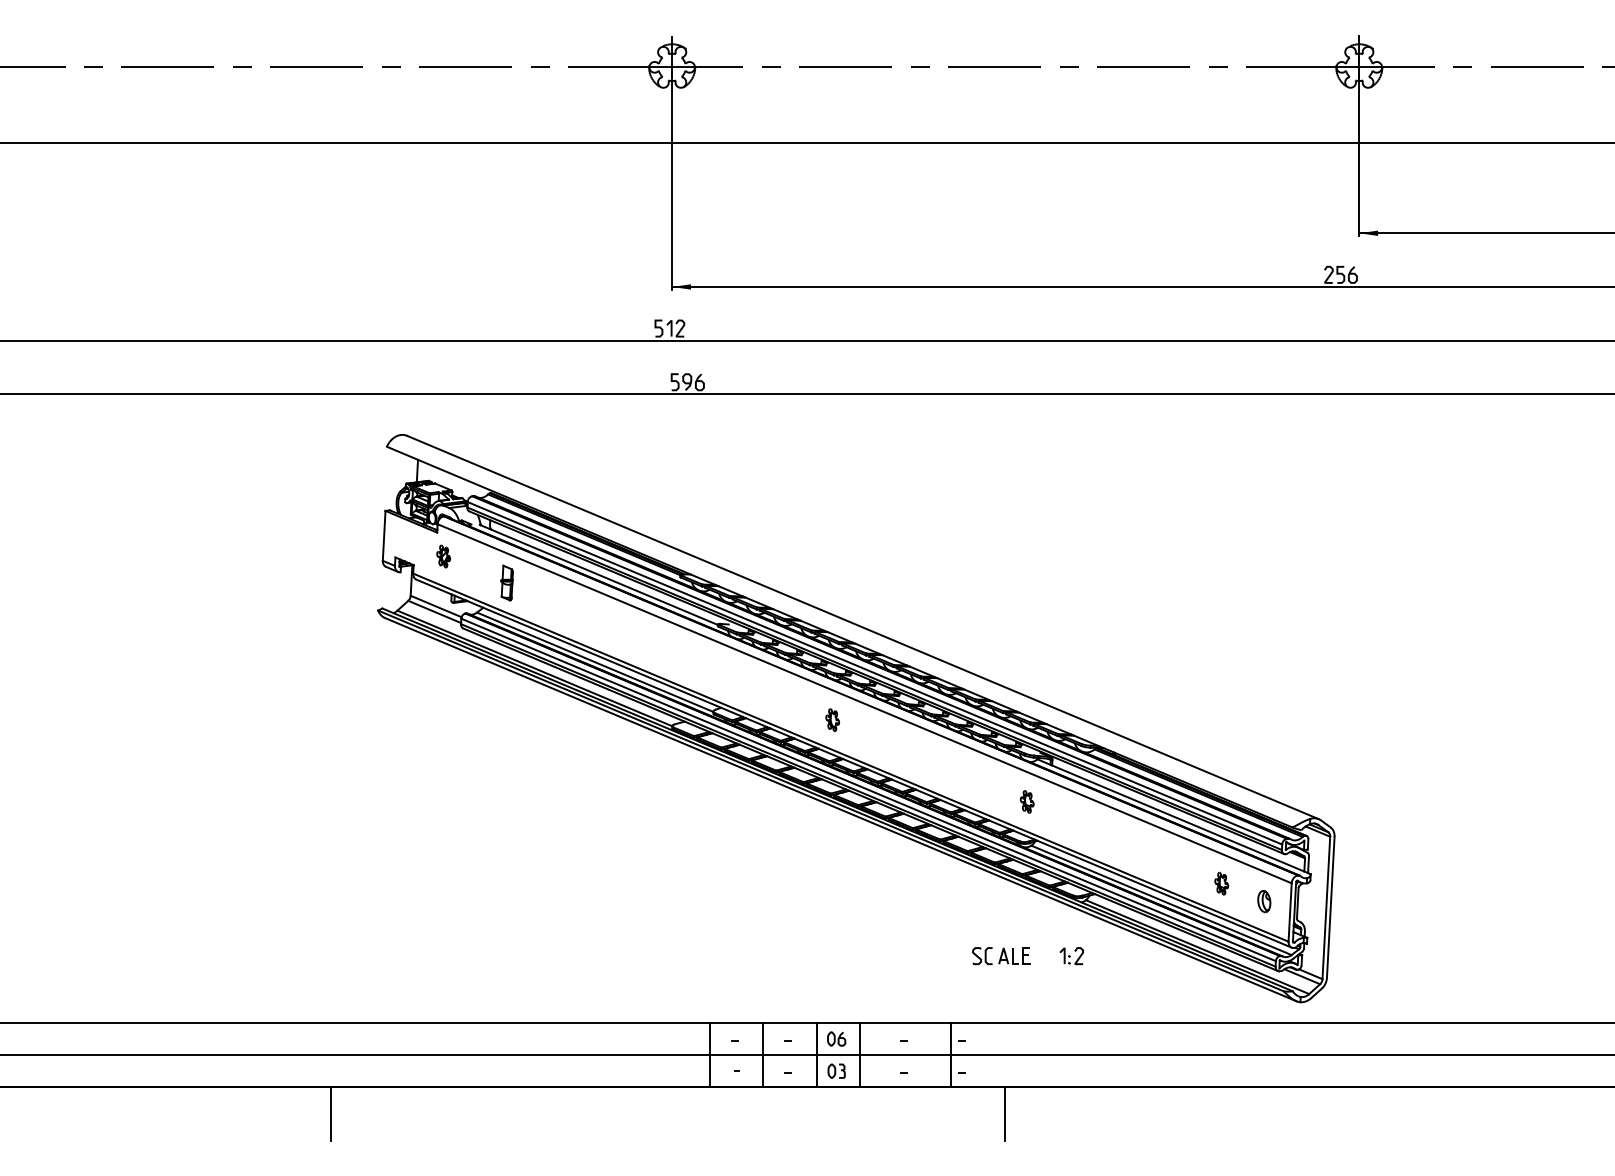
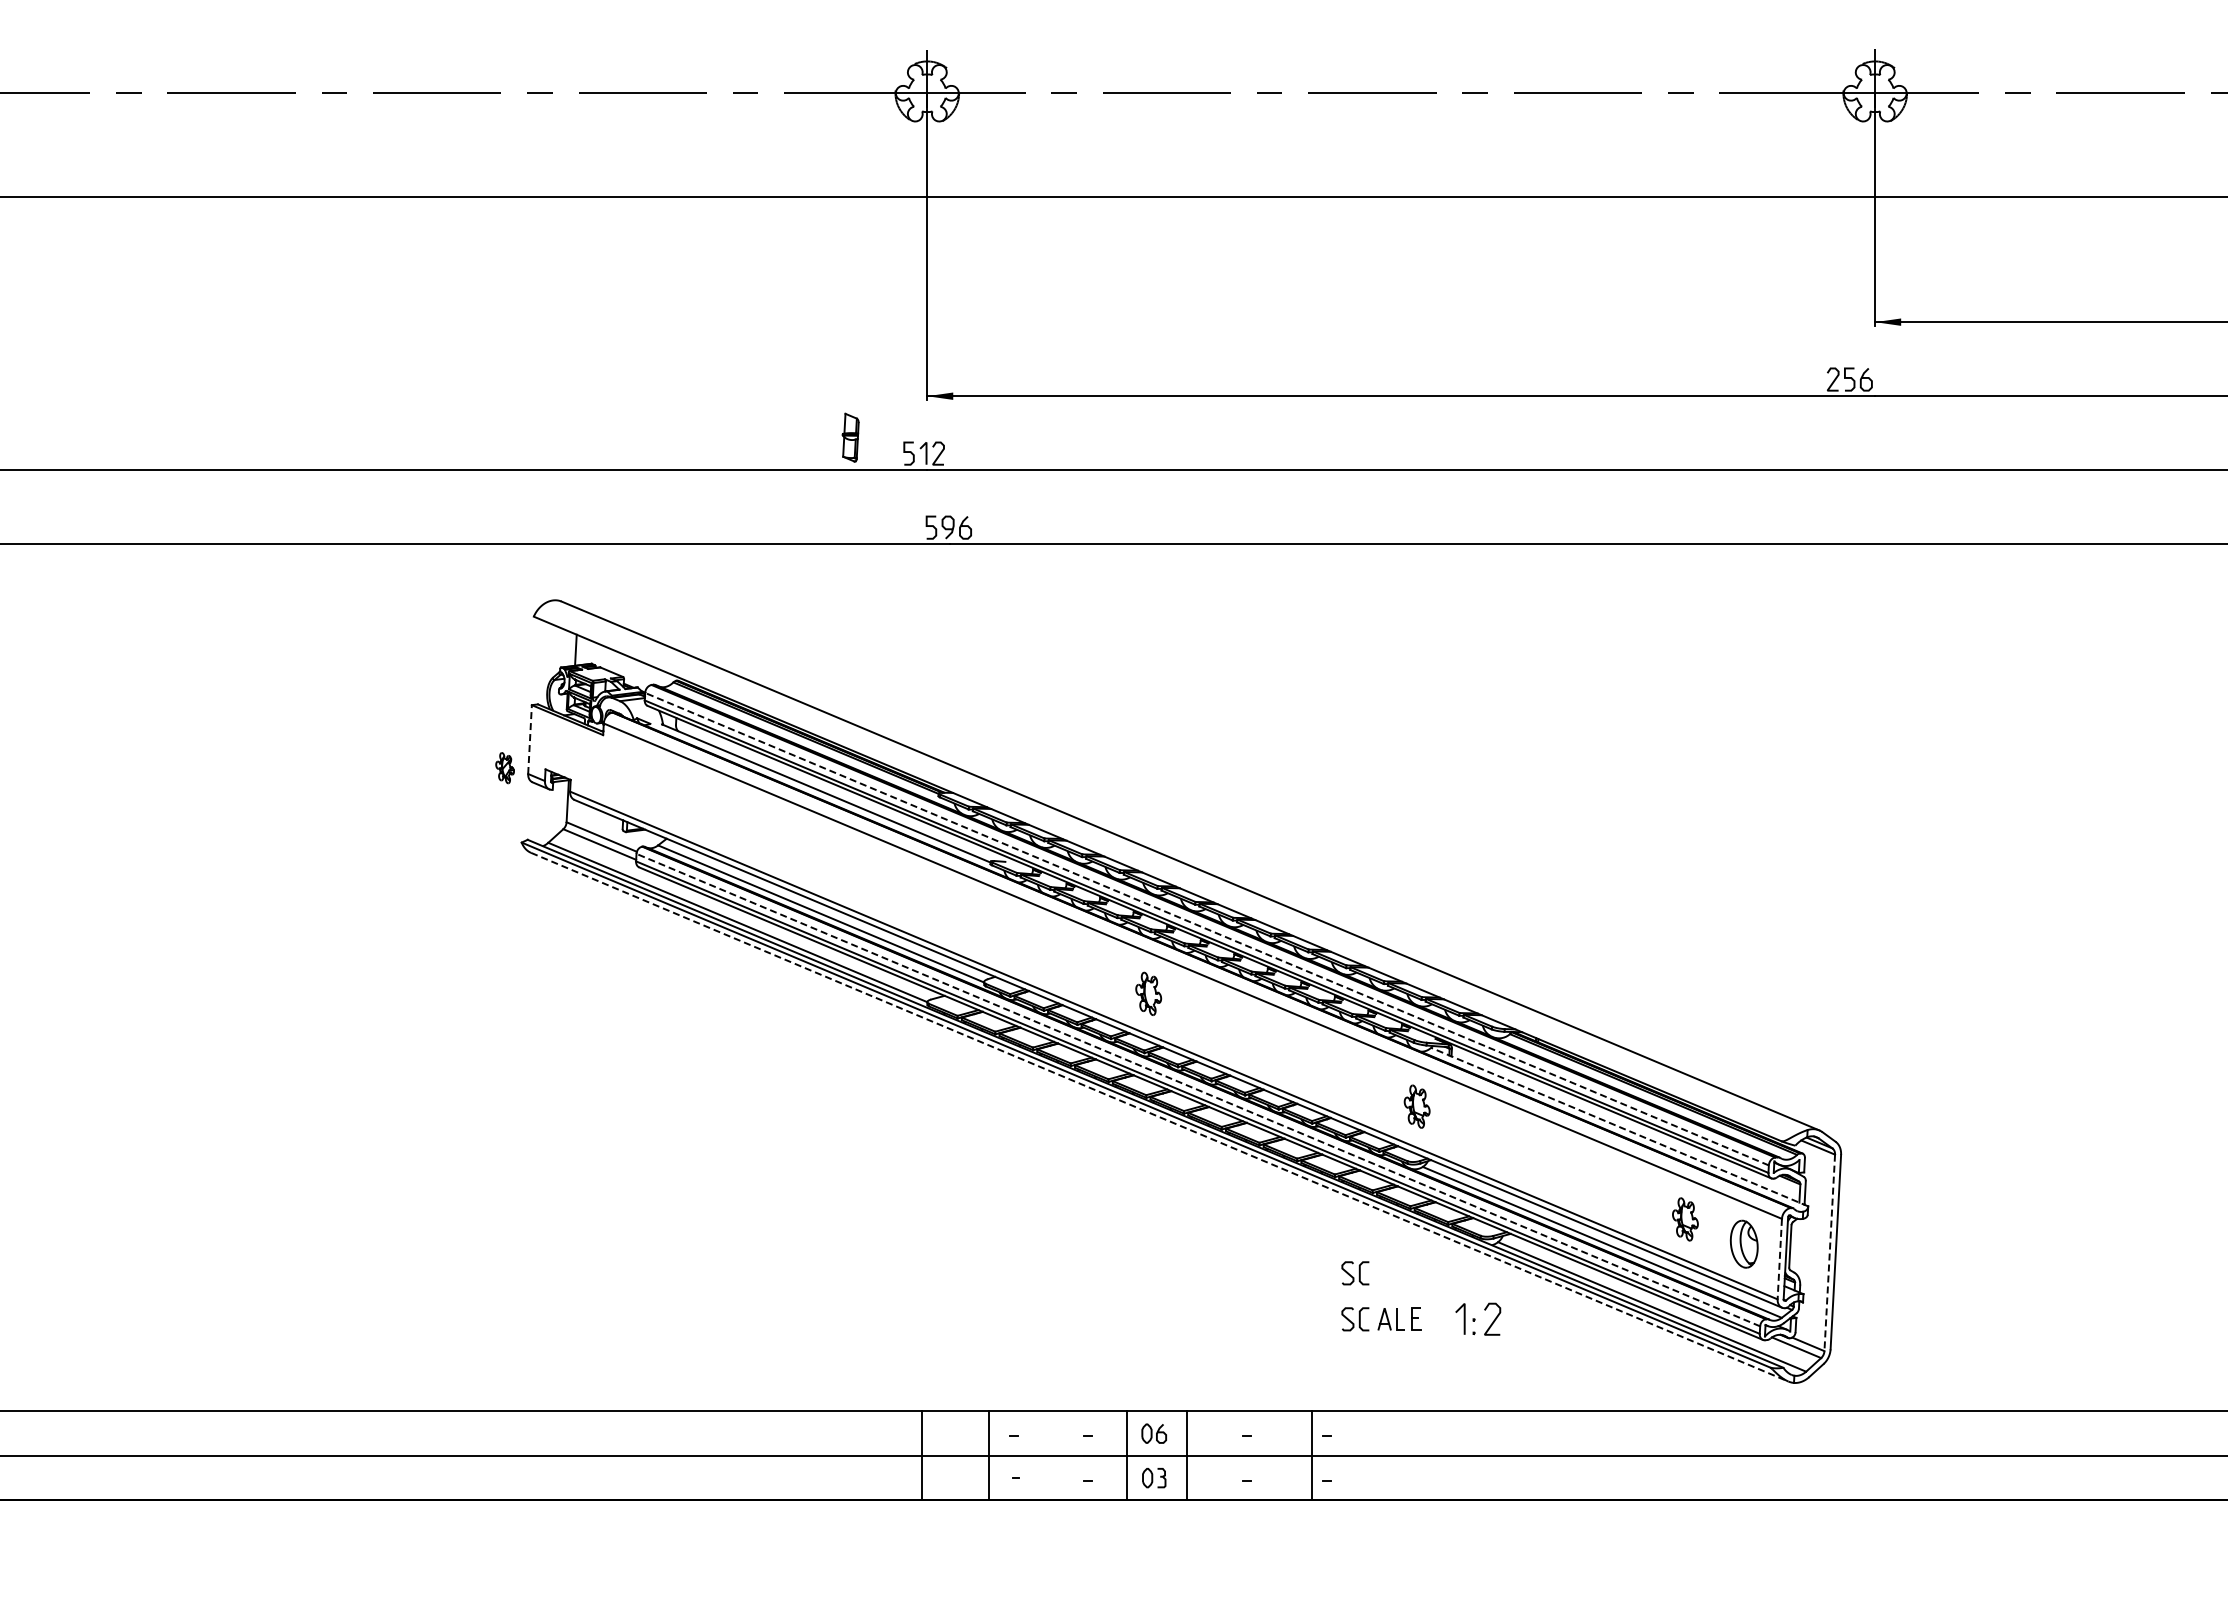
line: (384, 535) -> (530, 739), solid -> dashed
part: (443, 556) -> (504, 768), moved
part: (507, 582) -> (850, 437), moved
line: (874, 672) -> (1206, 928), solid -> dashed
part: (832, 719) -> (1148, 993), size x1.4
line: (868, 789) -> (1197, 1089), solid -> dashed
part: (1026, 801) -> (1416, 1106), size x1.4
line: (840, 809) -> (1159, 1117), solid -> dashed
line: (1173, 817) -> (1619, 1127), solid -> dashed
part: (1221, 883) -> (1685, 1219), size x1.4
part: (1263, 901) -> (1743, 1243), size x1.6
line: (1326, 908) -> (1829, 1253), solid -> dashed
line: (1289, 912) -> (1779, 1259), solid -> dashed
part: (982, 922) -> (1355, 1273), added
part: (1071, 956) -> (1478, 1319), size x1.4
line: (710, 1054) -> (922, 1455), moved
line: (763, 1054) -> (989, 1455), moved
line: (331, 1114) -> (457, 1537), removed
line: (1005, 1114) -> (1386, 1537), removed

